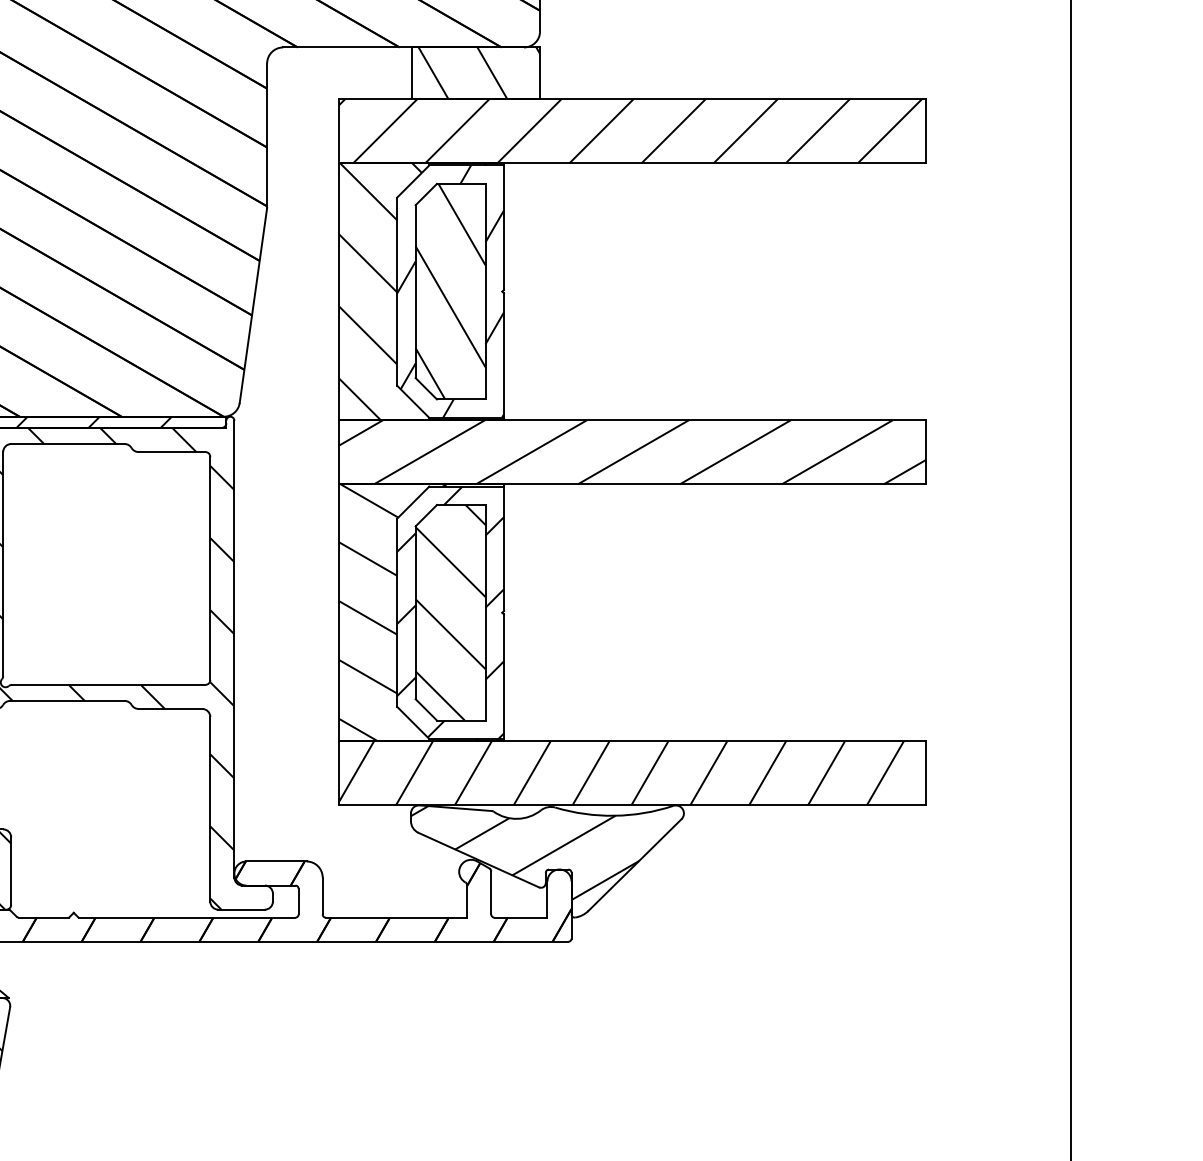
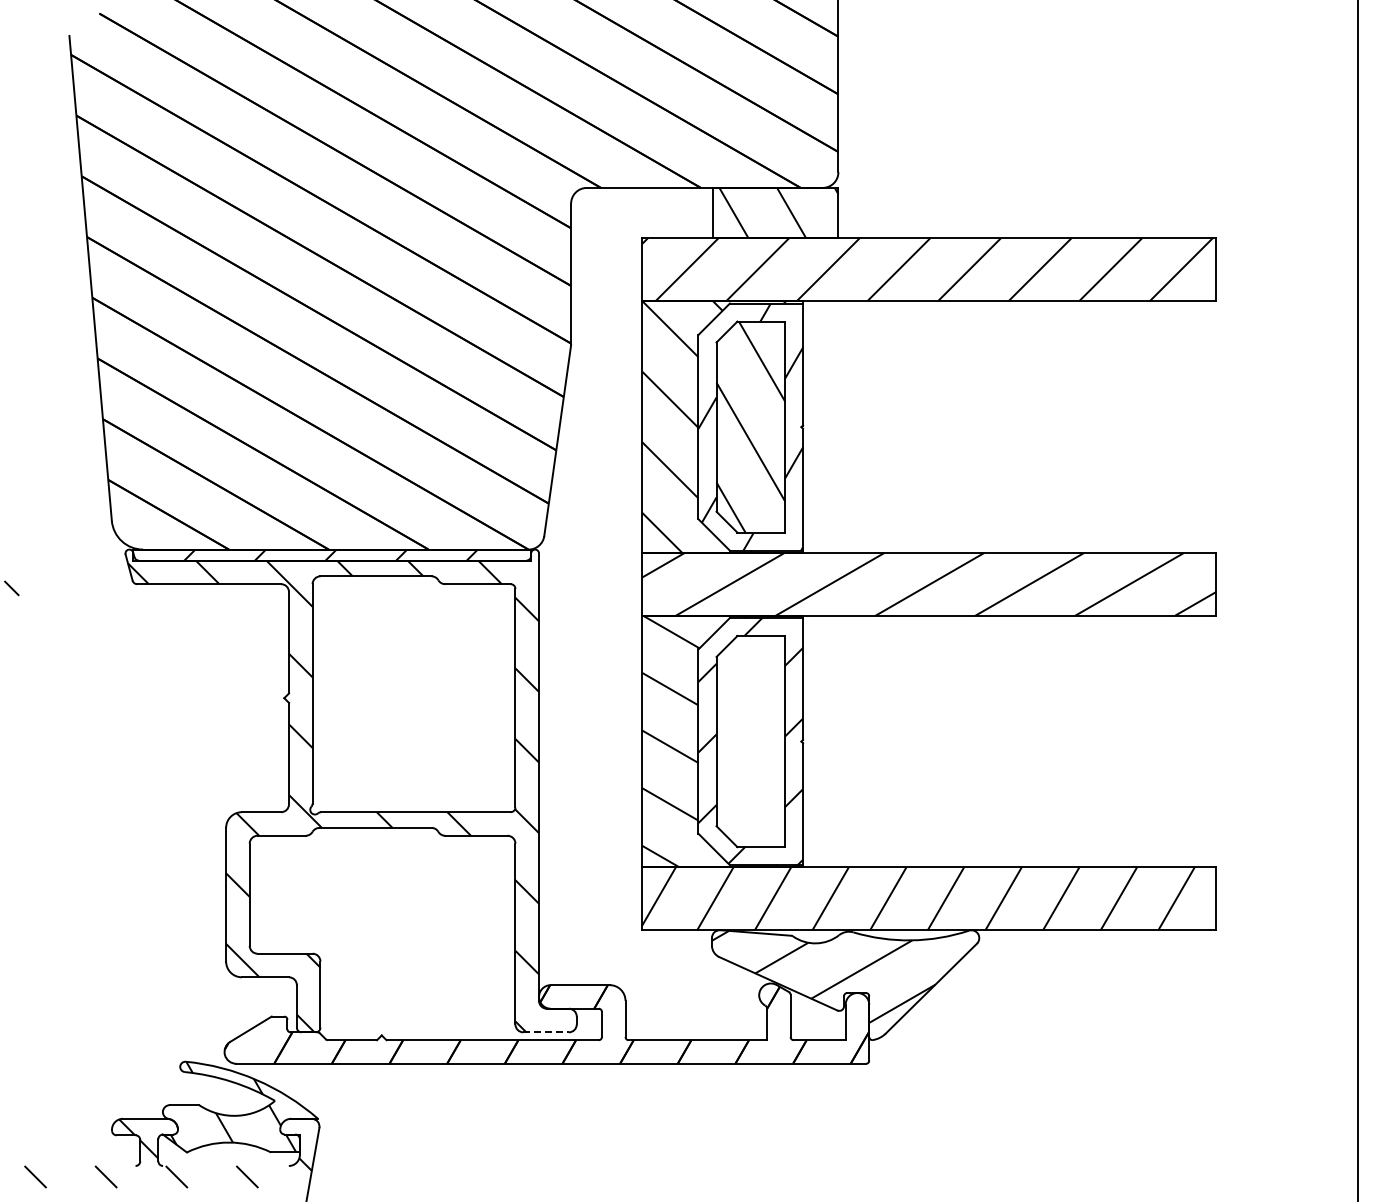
hatch: (450, 612) -> (750, 741), removed
line: (242, 909) -> (546, 1032), solid -> dashed

